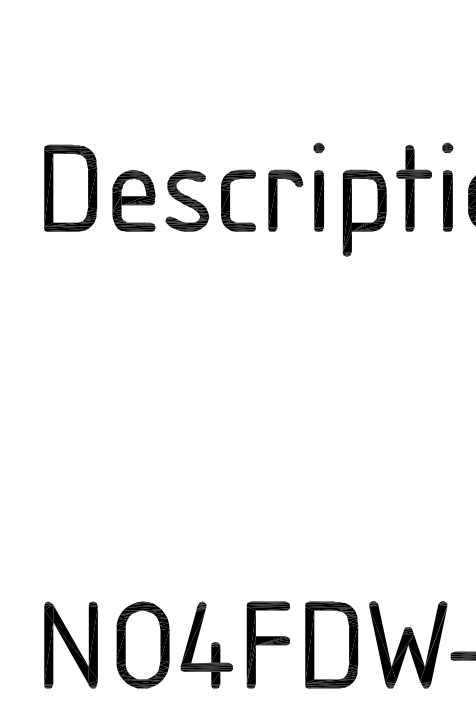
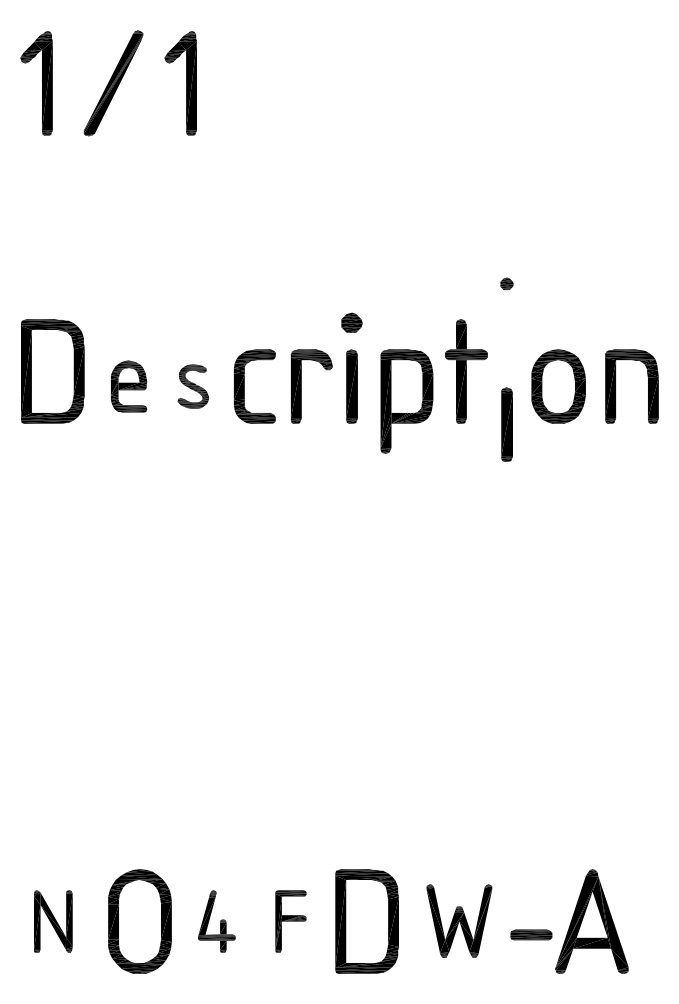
part: (318, 147) -> (351, 322), size x1.6
part: (447, 147) -> (506, 283), moved
part: (133, 200) -> (128, 386), size x0.7
part: (187, 200) -> (193, 386), size x0.6
part: (447, 200) -> (506, 424), moved
part: (71, 644) -> (53, 921), size x0.6
part: (206, 644) -> (216, 921), size x0.6
part: (268, 644) -> (290, 921), size x0.6
part: (408, 644) -> (459, 920), size x0.7

